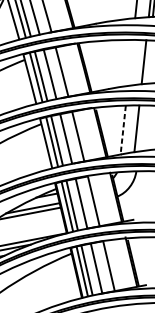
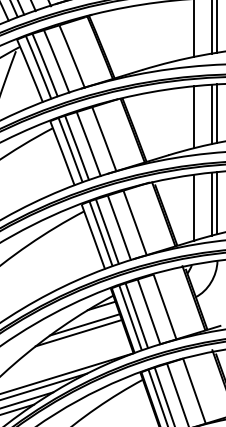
line: (148, 62) -> (217, 113), added
line: (130, 63) -> (194, 117), added
line: (140, 128) -> (217, 203), added
line: (123, 129) -> (194, 207), dashed -> solid

